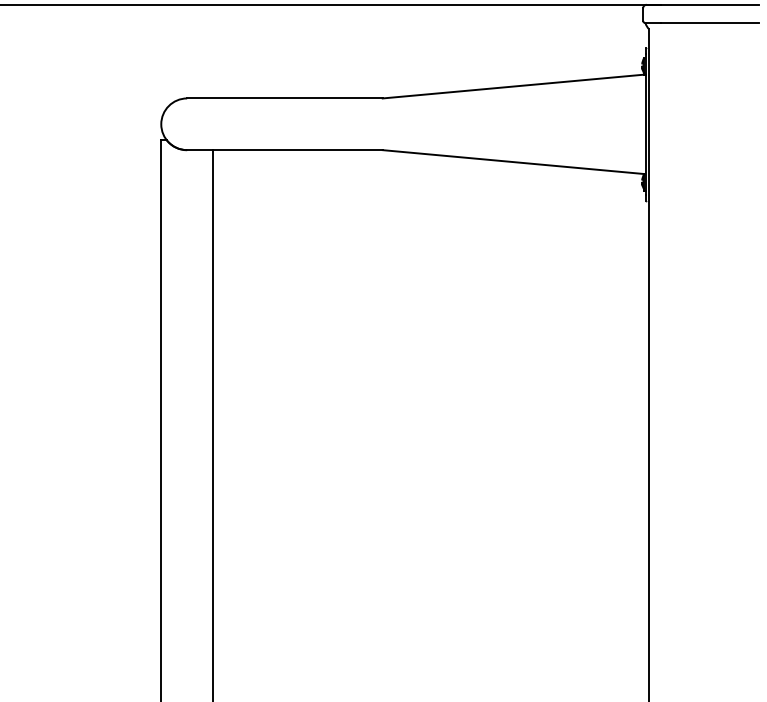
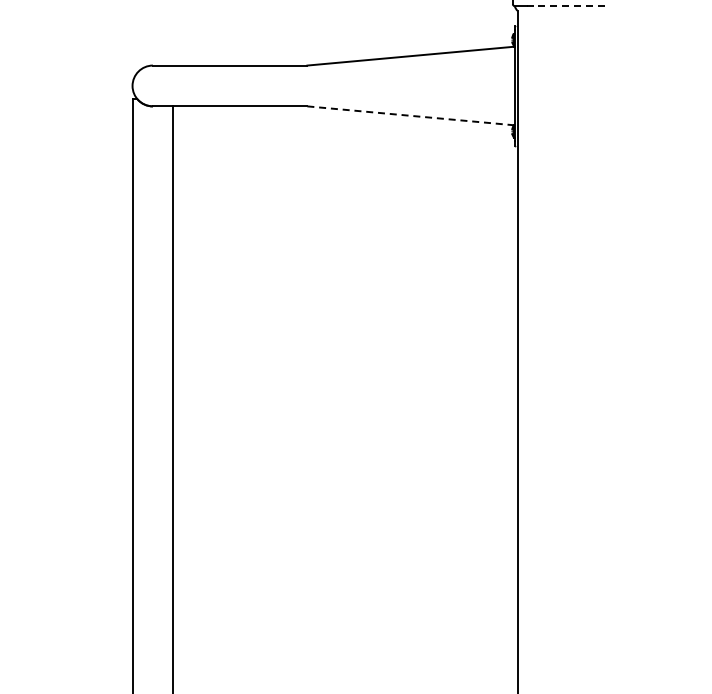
line: (709, 23) -> (565, 6), solid -> dashed
line: (513, 161) -> (410, 115), solid -> dashed

